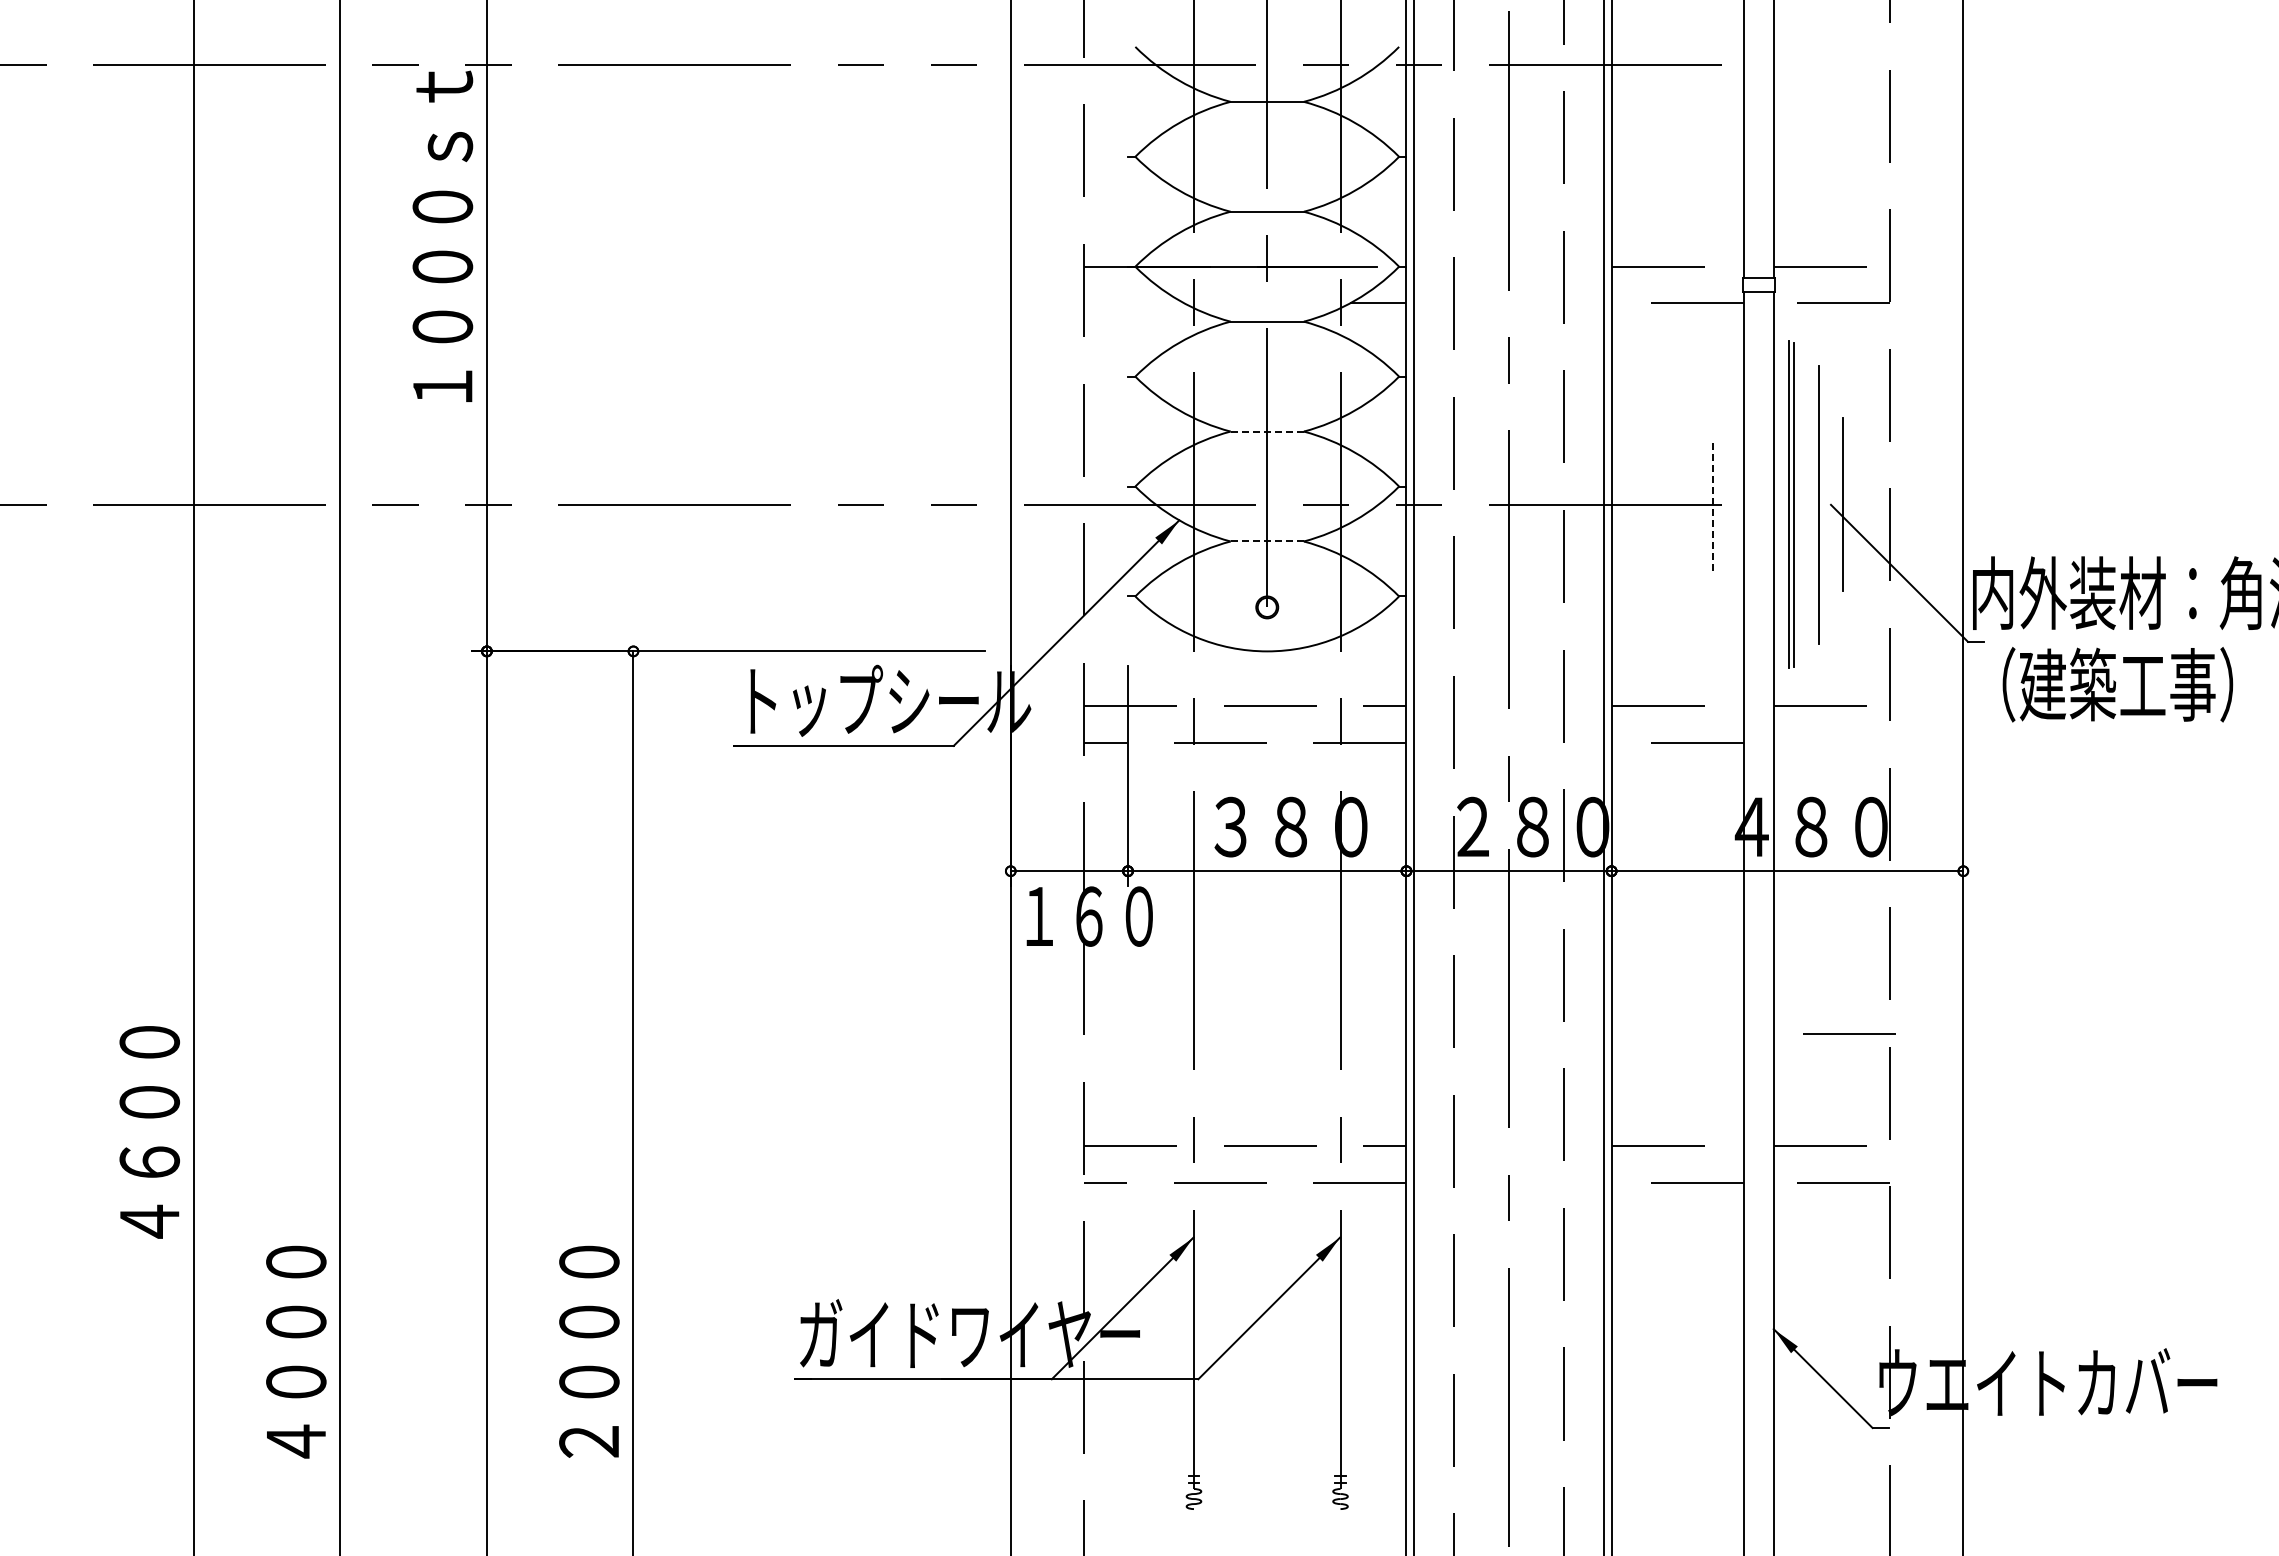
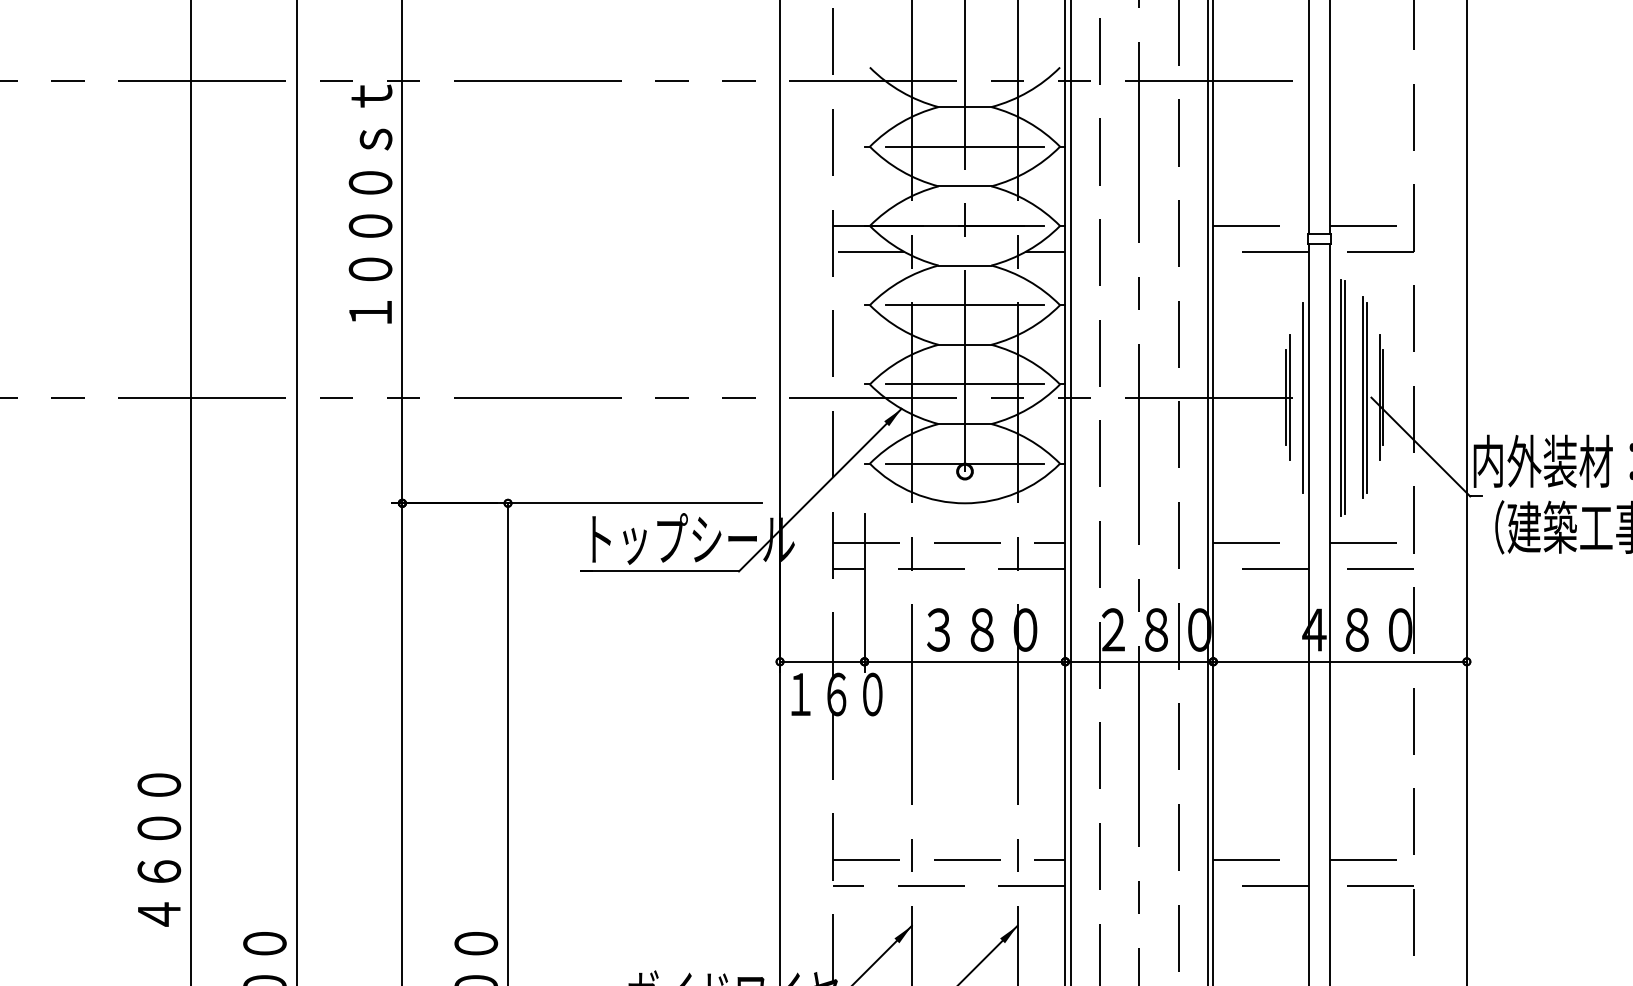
line: (1267, 156) -> (965, 146), added
line: (1134, 303) -> (869, 252), added
line: (1267, 376) -> (965, 305), added
line: (1267, 431) -> (965, 344), dashed -> solid
line: (1267, 486) -> (965, 384), added
line: (1712, 504) -> (1286, 397), dashed -> solid
line: (1717, 504) -> (1289, 397), added
line: (1736, 504) -> (1303, 397), added
line: (1824, 504) -> (1366, 397), added
line: (1847, 504) -> (1383, 397), added
line: (1267, 541) -> (965, 424), dashed -> solid
line: (1267, 596) -> (965, 463), added
line: (1849, 1033) -> (1380, 569), moved

